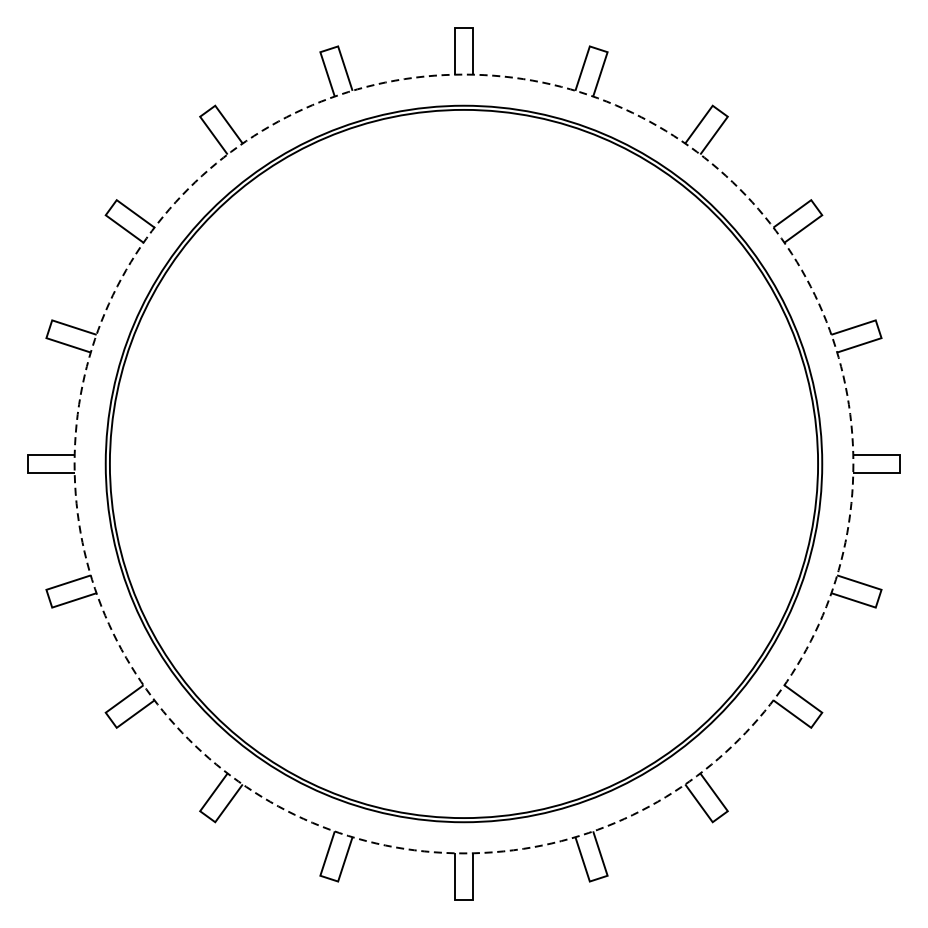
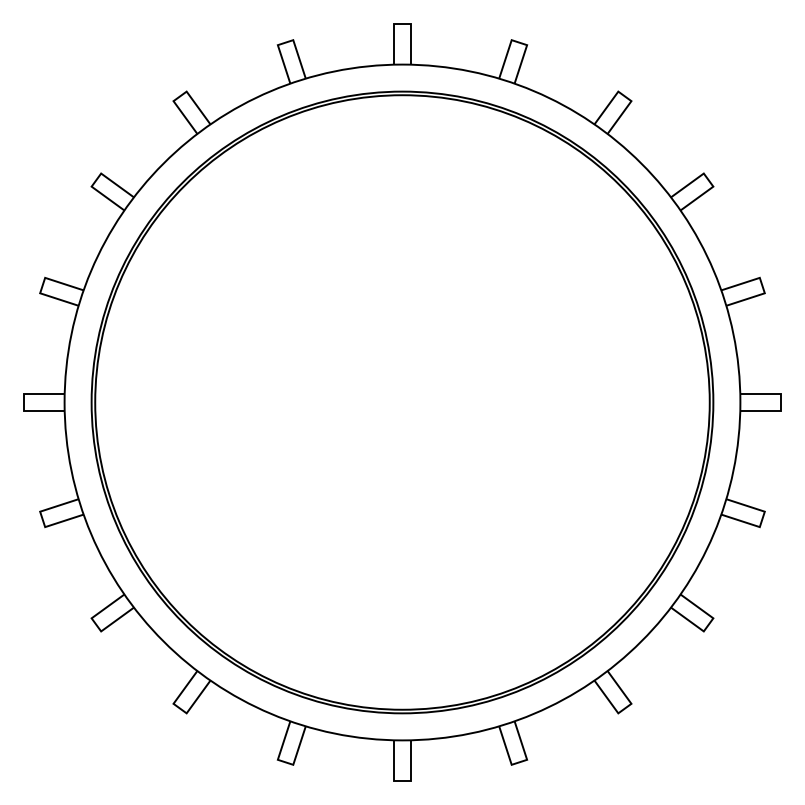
circle: (464, 464) -> (402, 402), dashed -> solid

